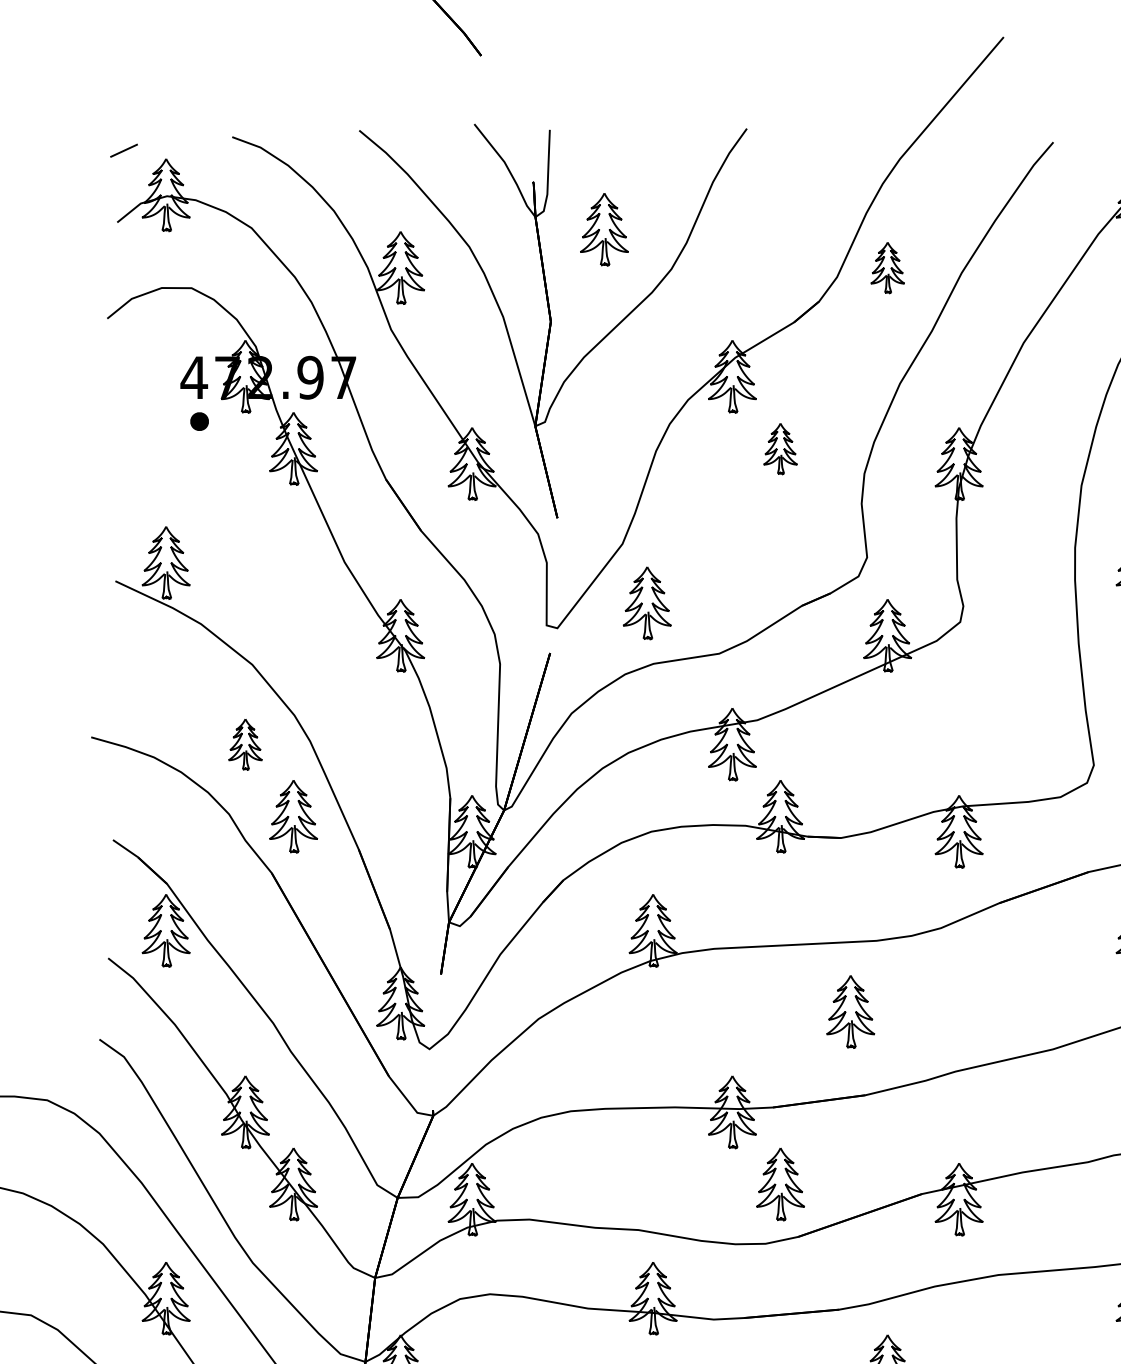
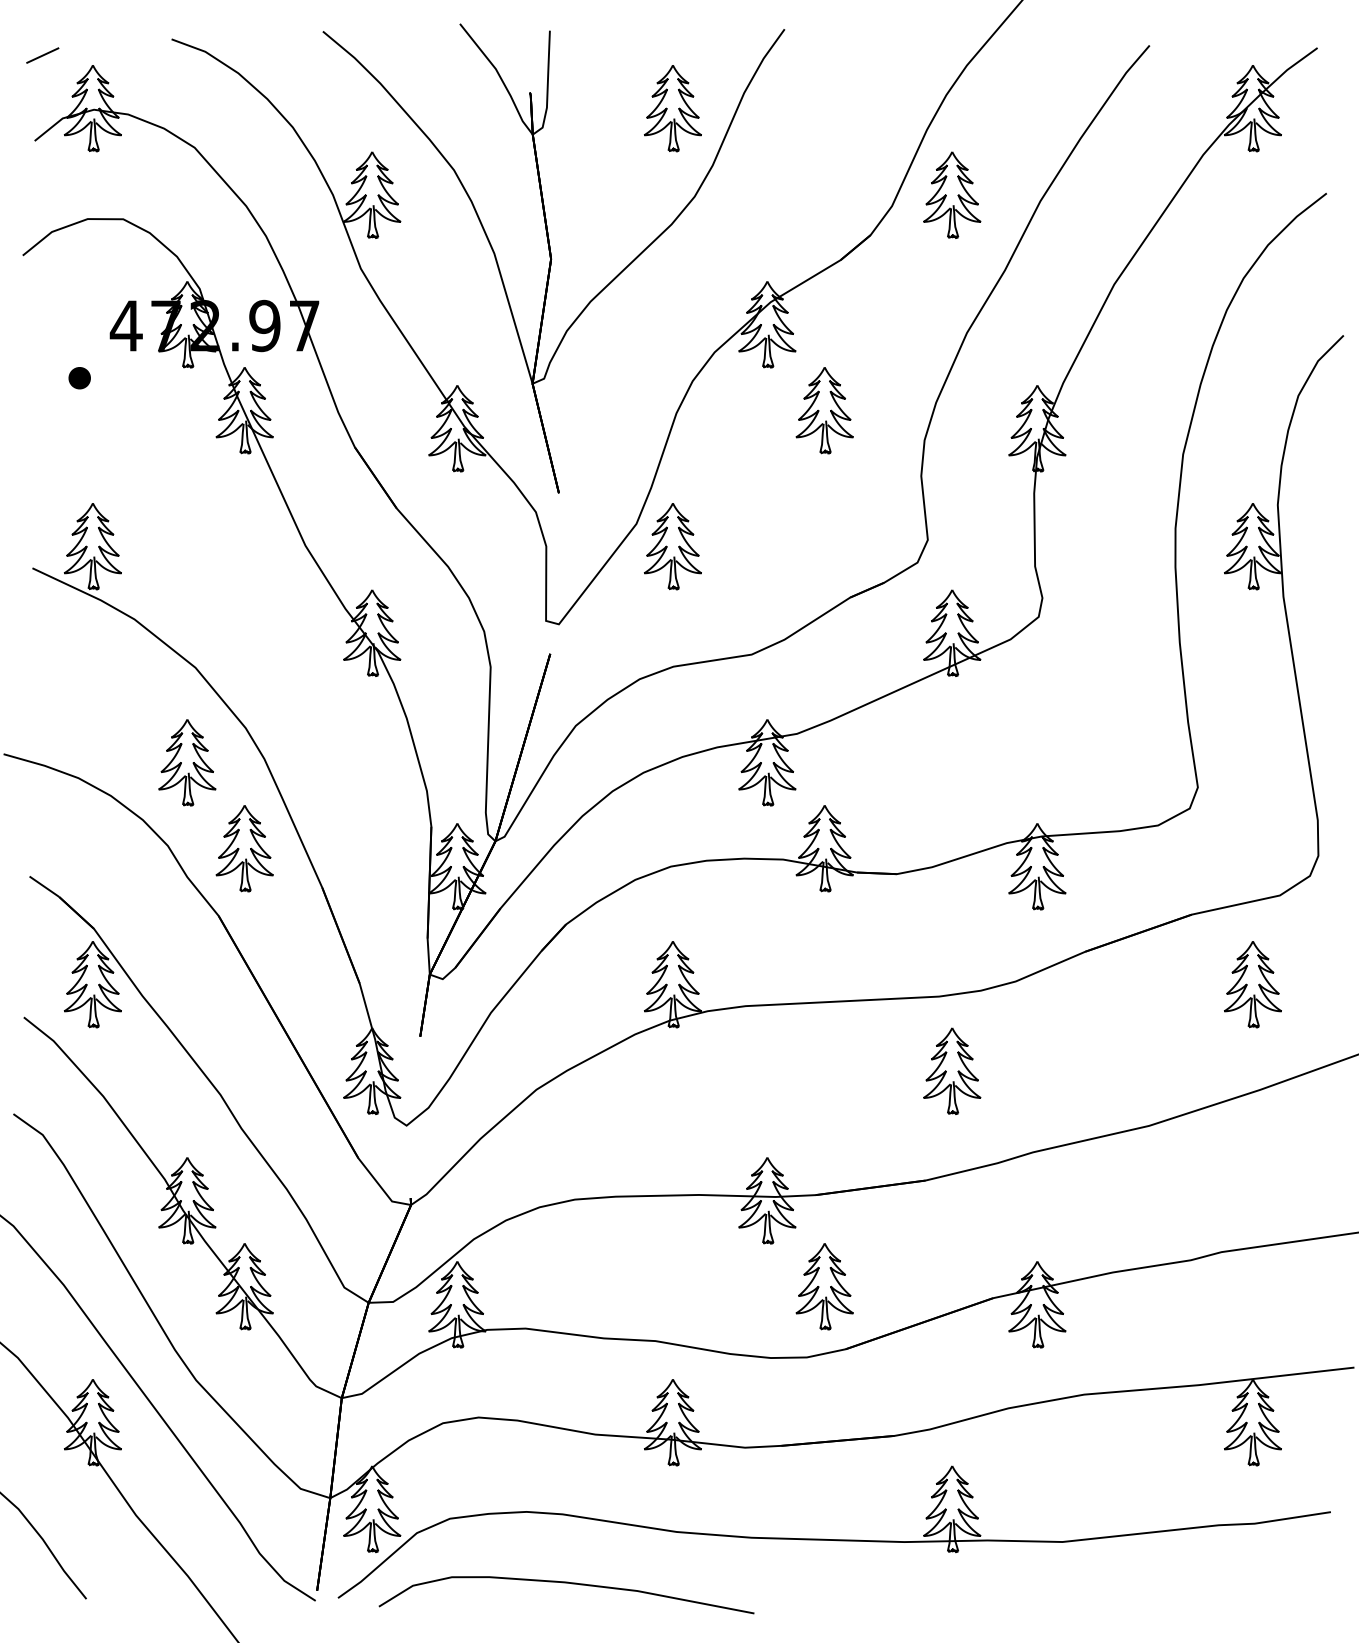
part: (604, 229) -> (672, 108), moved
part: (887, 267) -> (952, 194), size x1.43
part: (199, 421) -> (79, 378), moved
part: (780, 448) -> (824, 410), size x1.43
part: (646, 603) -> (672, 546), moved
part: (245, 744) -> (187, 762), size x1.43
part: (850, 1011) -> (952, 1070), moved

